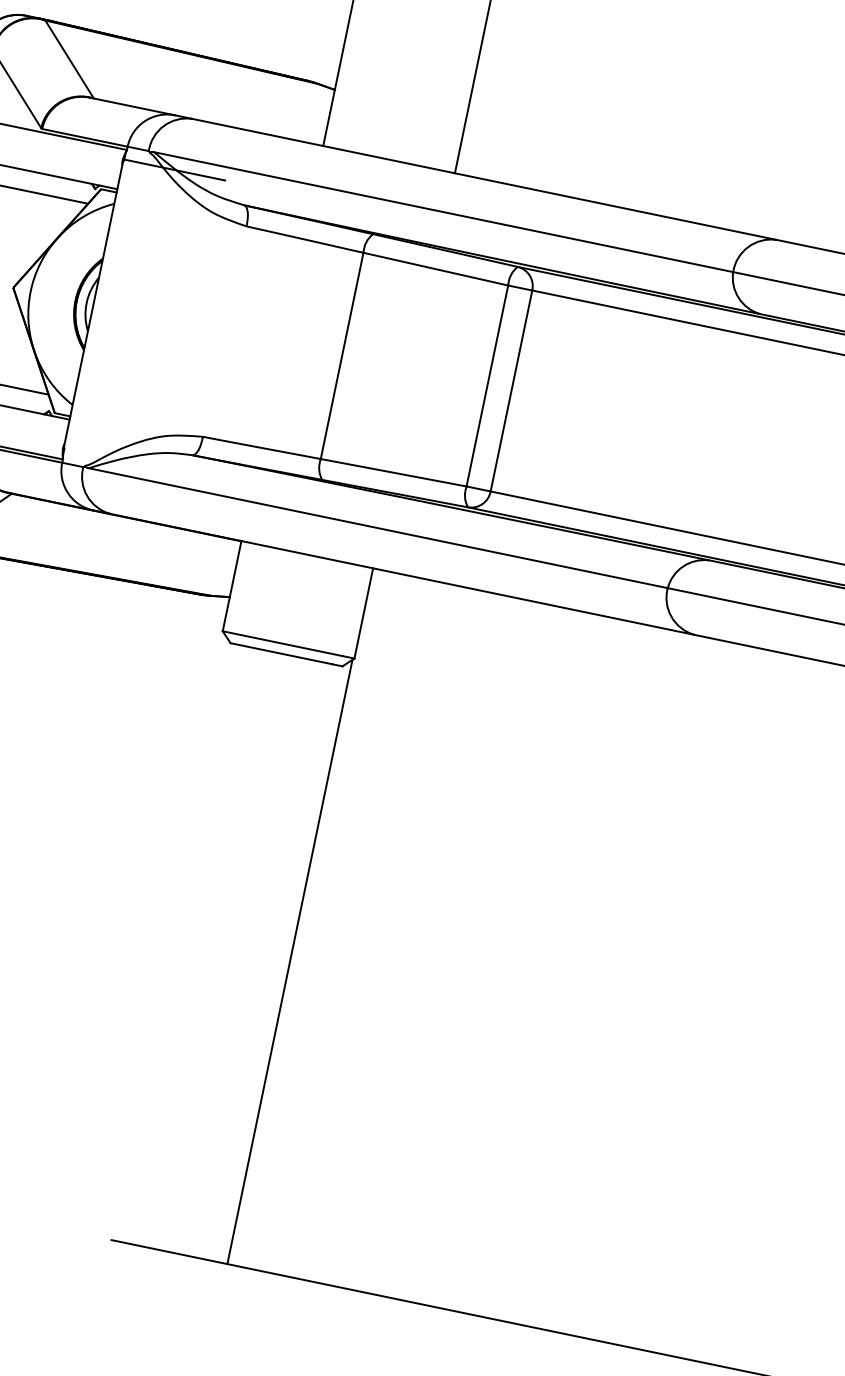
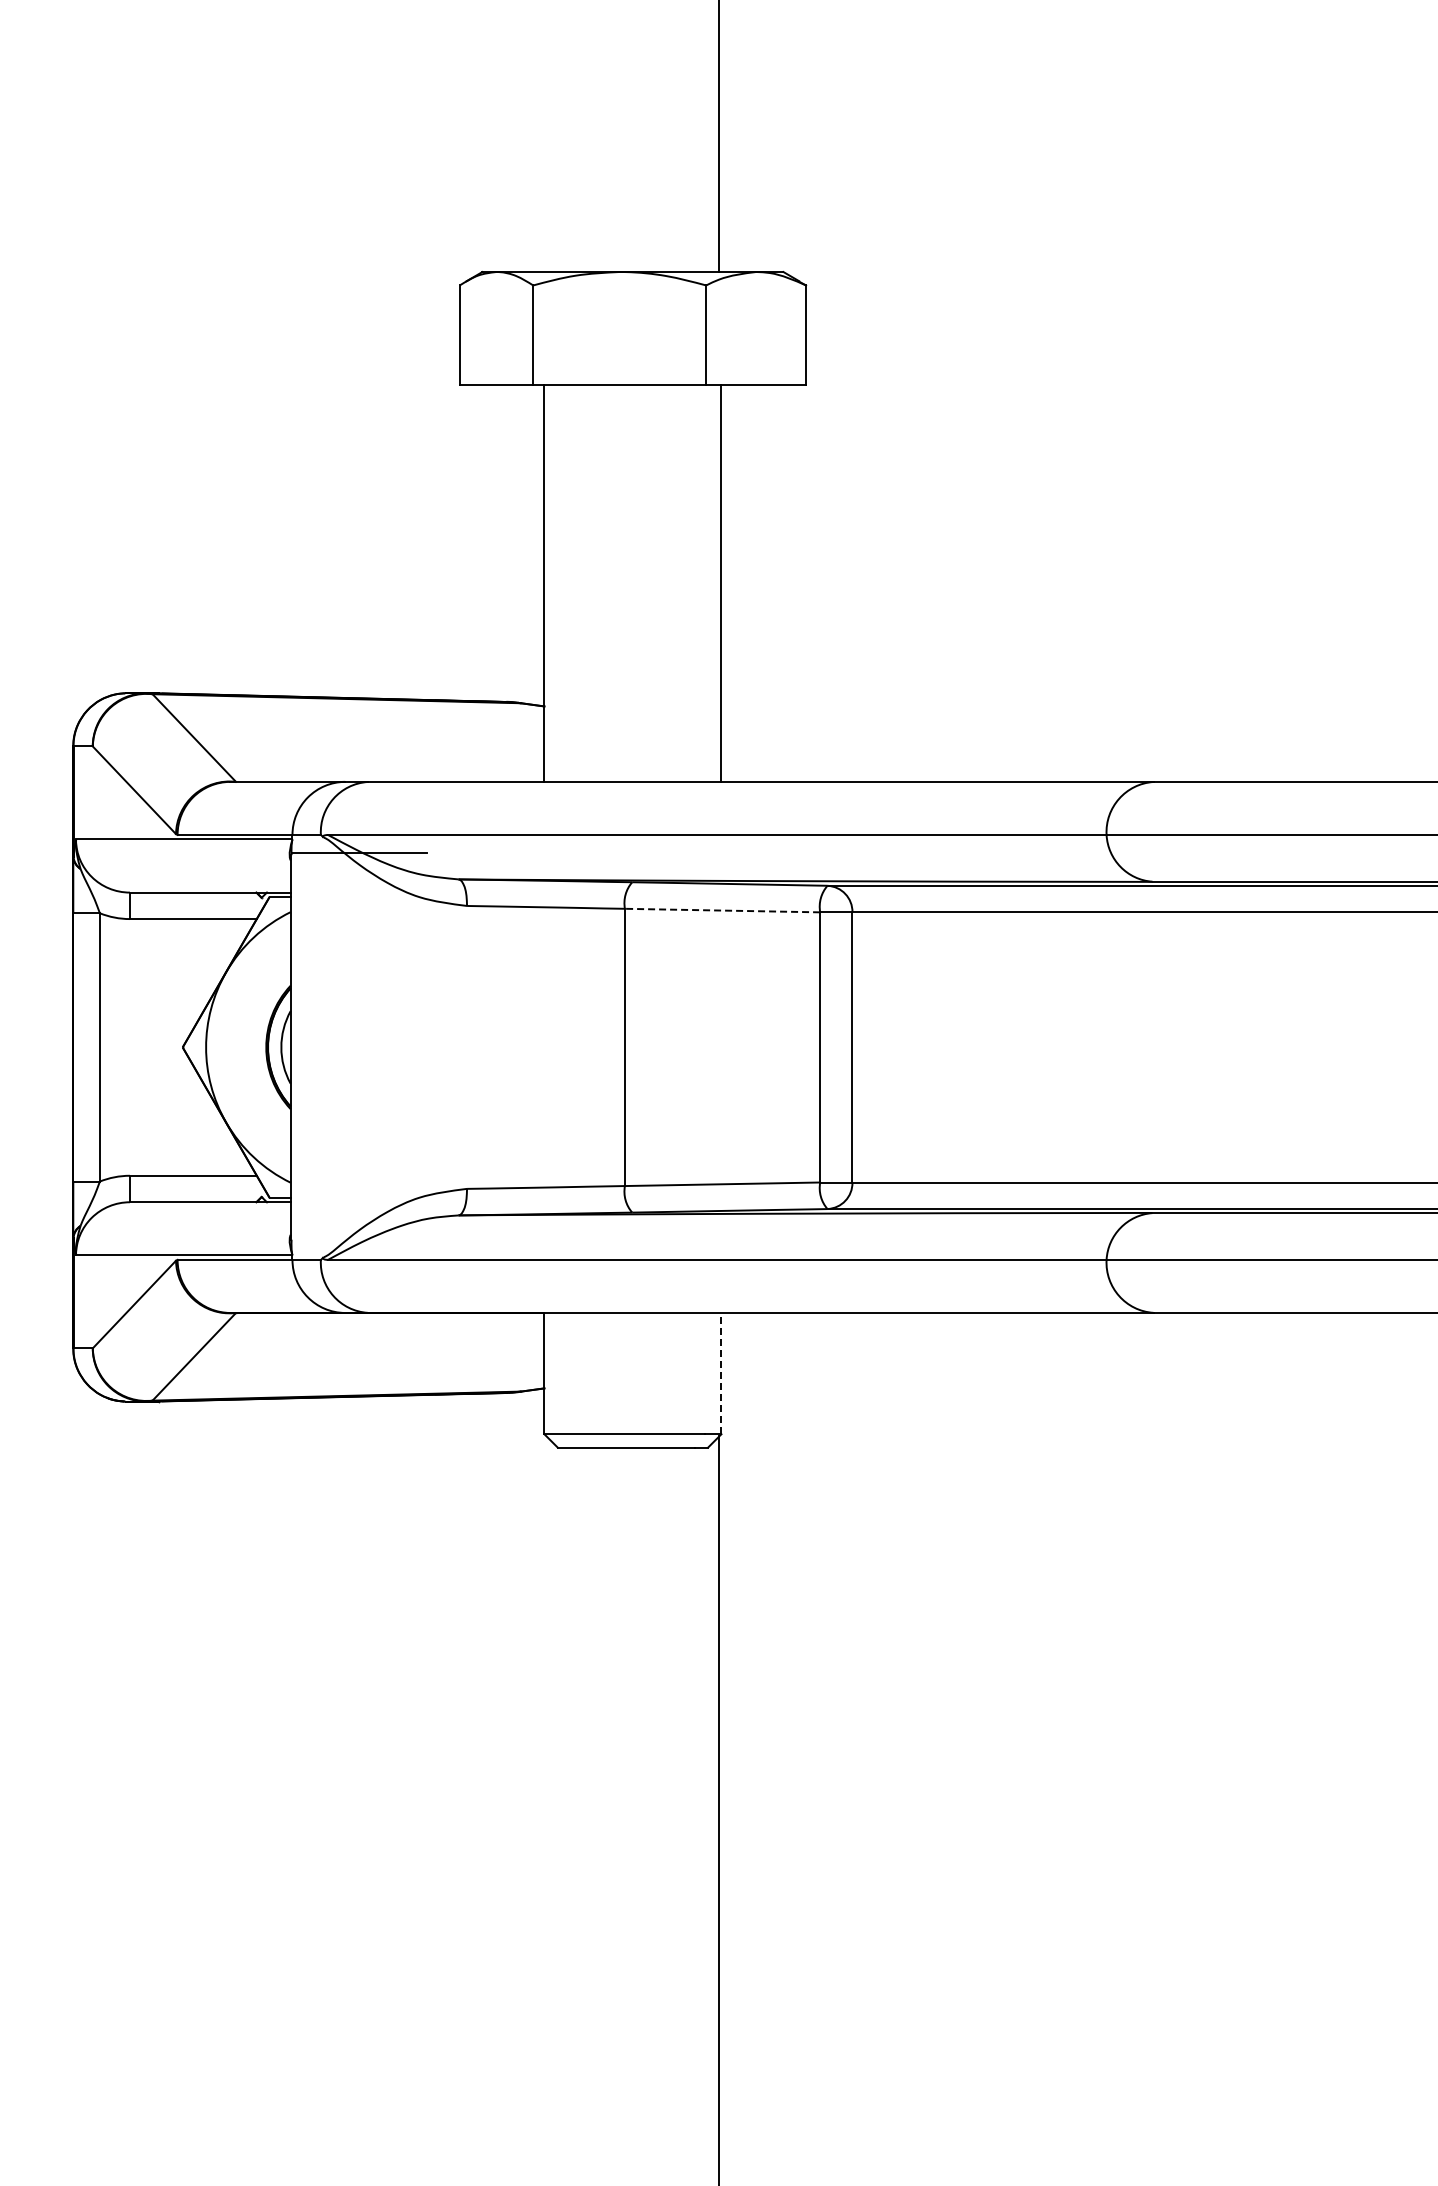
line: (435, 269) -> (722, 910), solid -> dashed
line: (363, 613) -> (721, 1373), solid -> dashed

